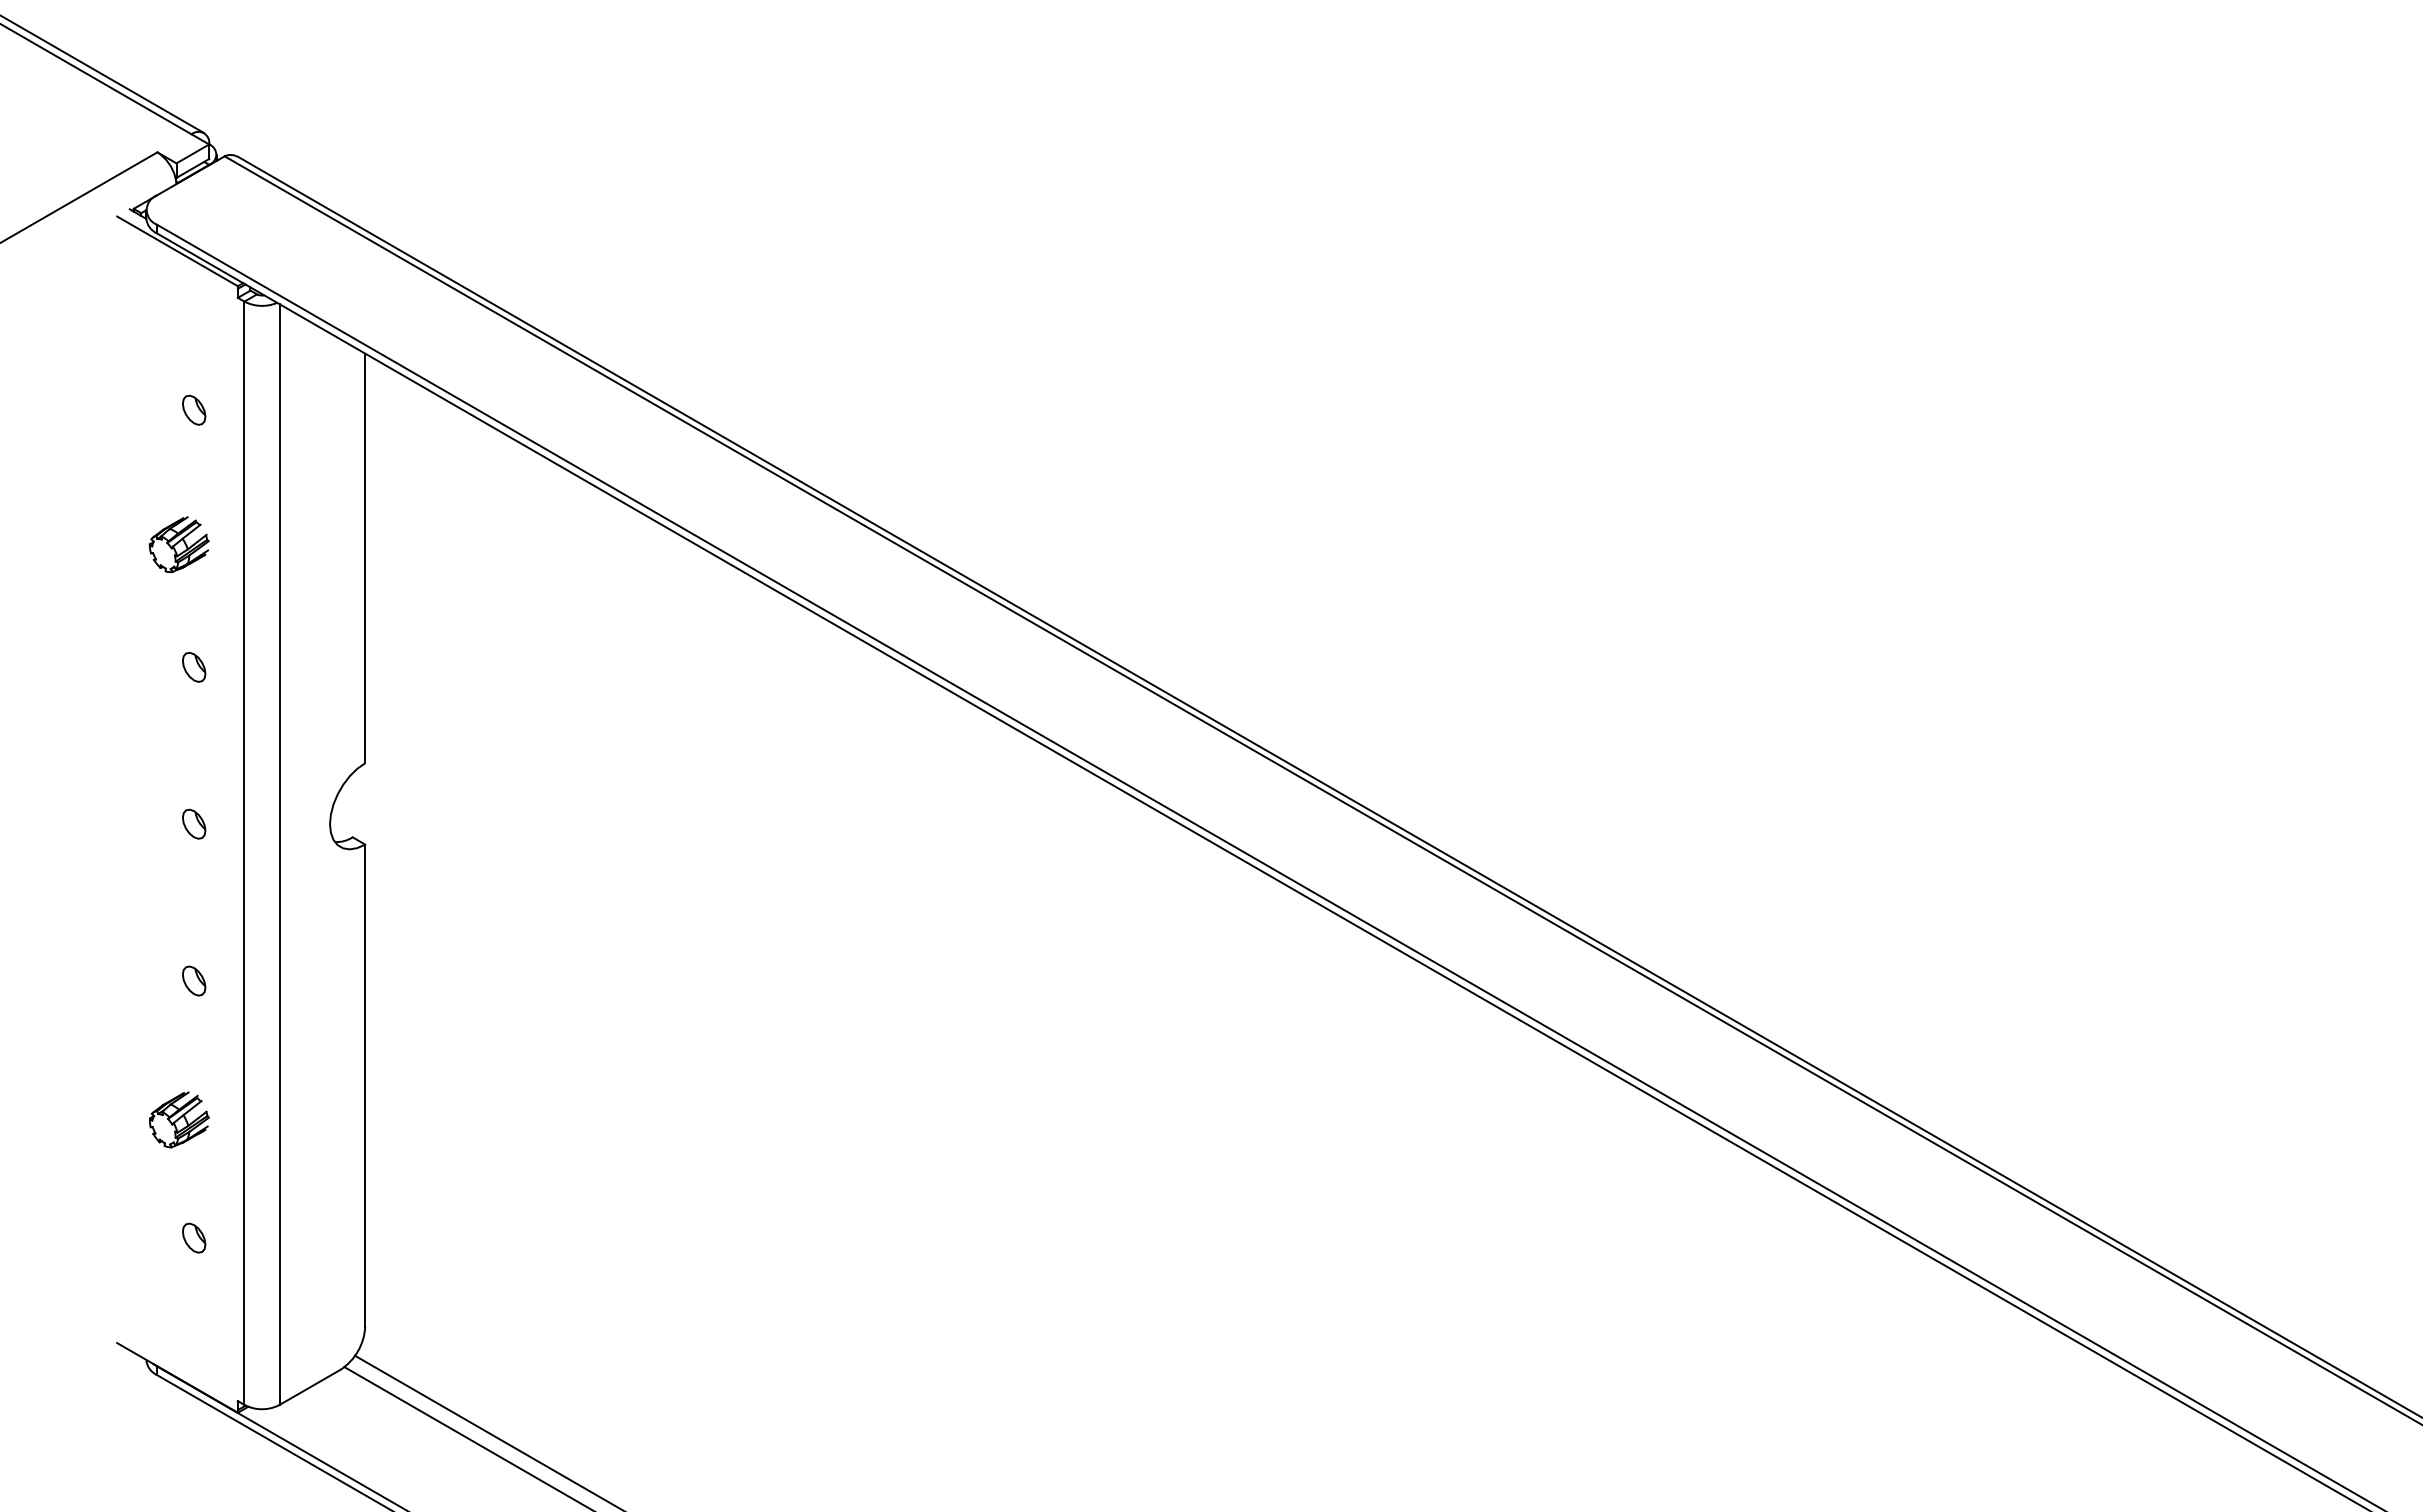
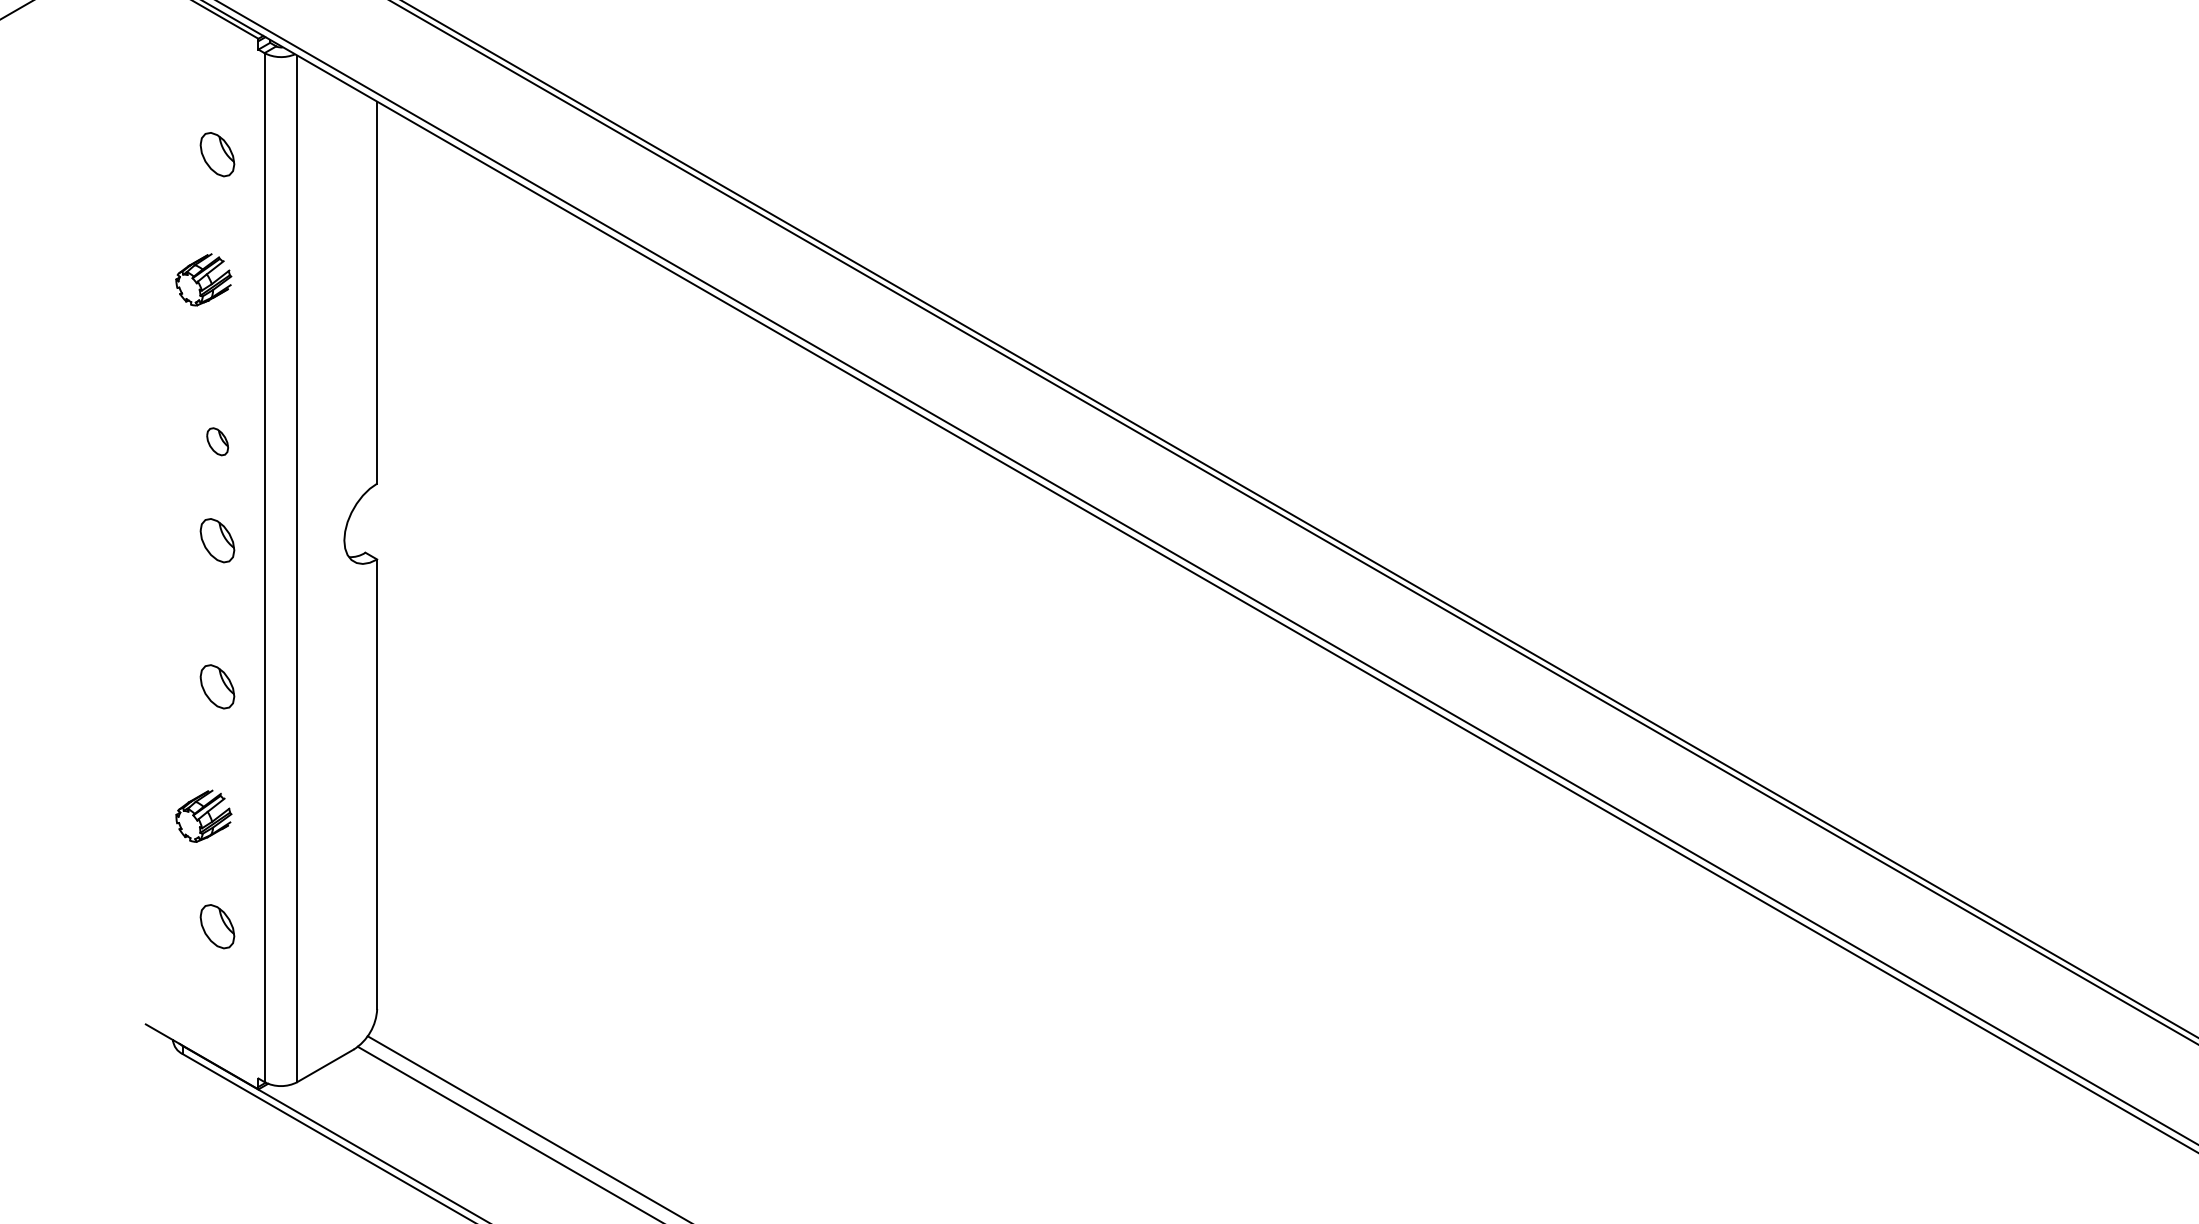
part: (194, 409) -> (217, 153), size x1.6
part: (194, 667) -> (217, 441), moved
part: (194, 823) -> (217, 539), size x1.6
part: (194, 980) -> (217, 686), size x1.6
part: (194, 1237) -> (217, 925), size x1.6

